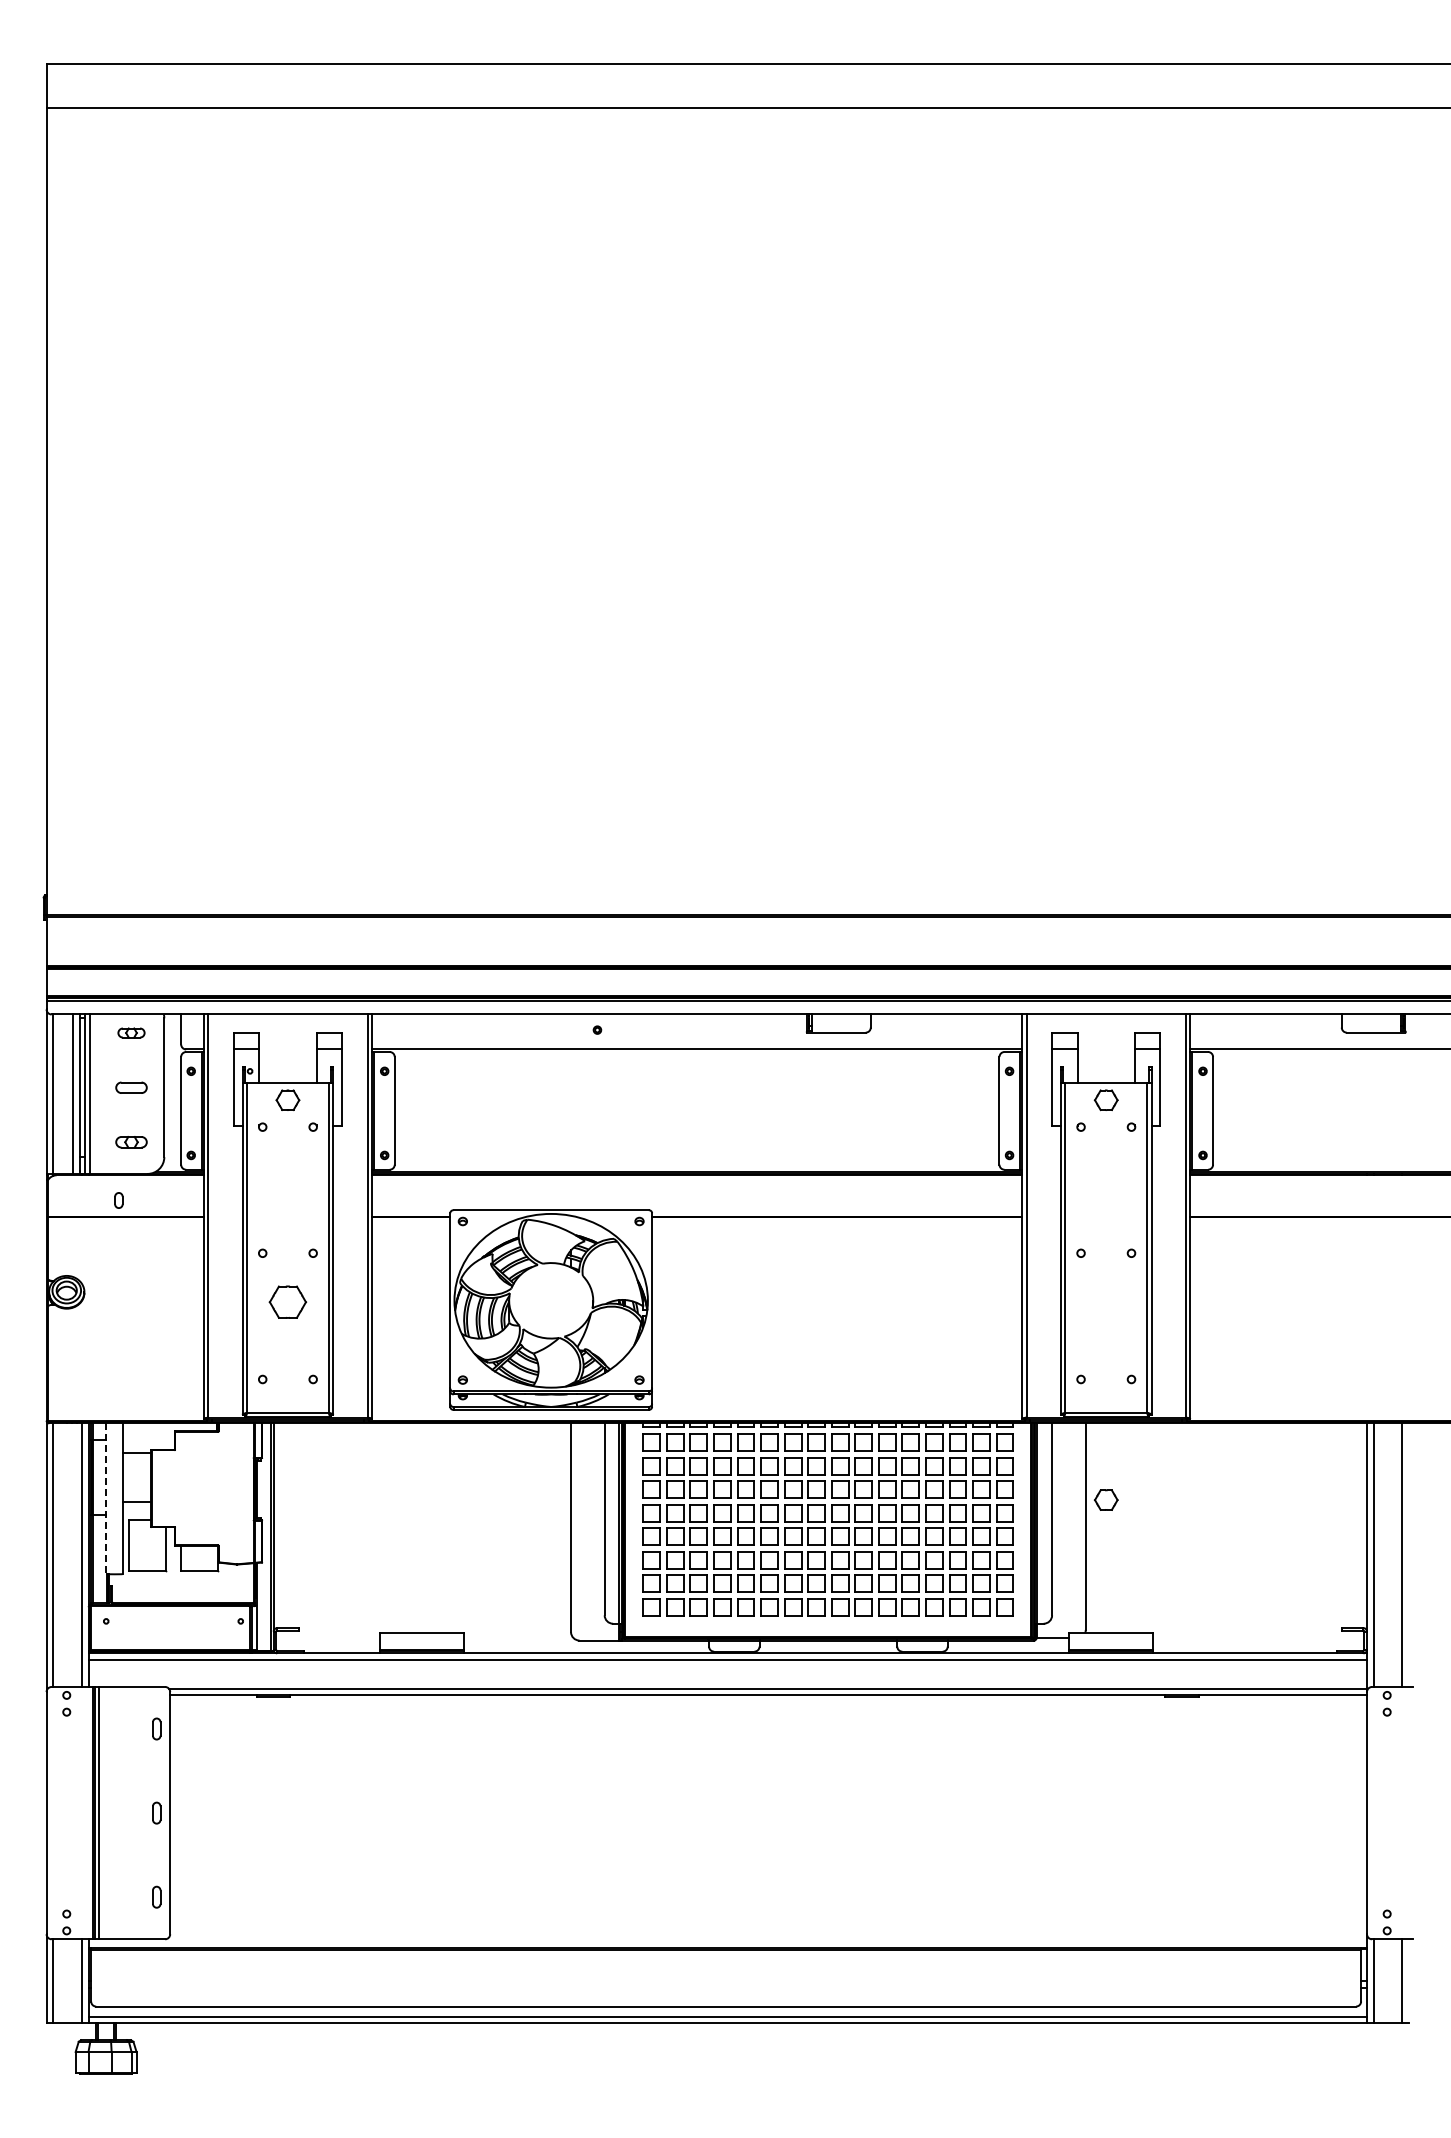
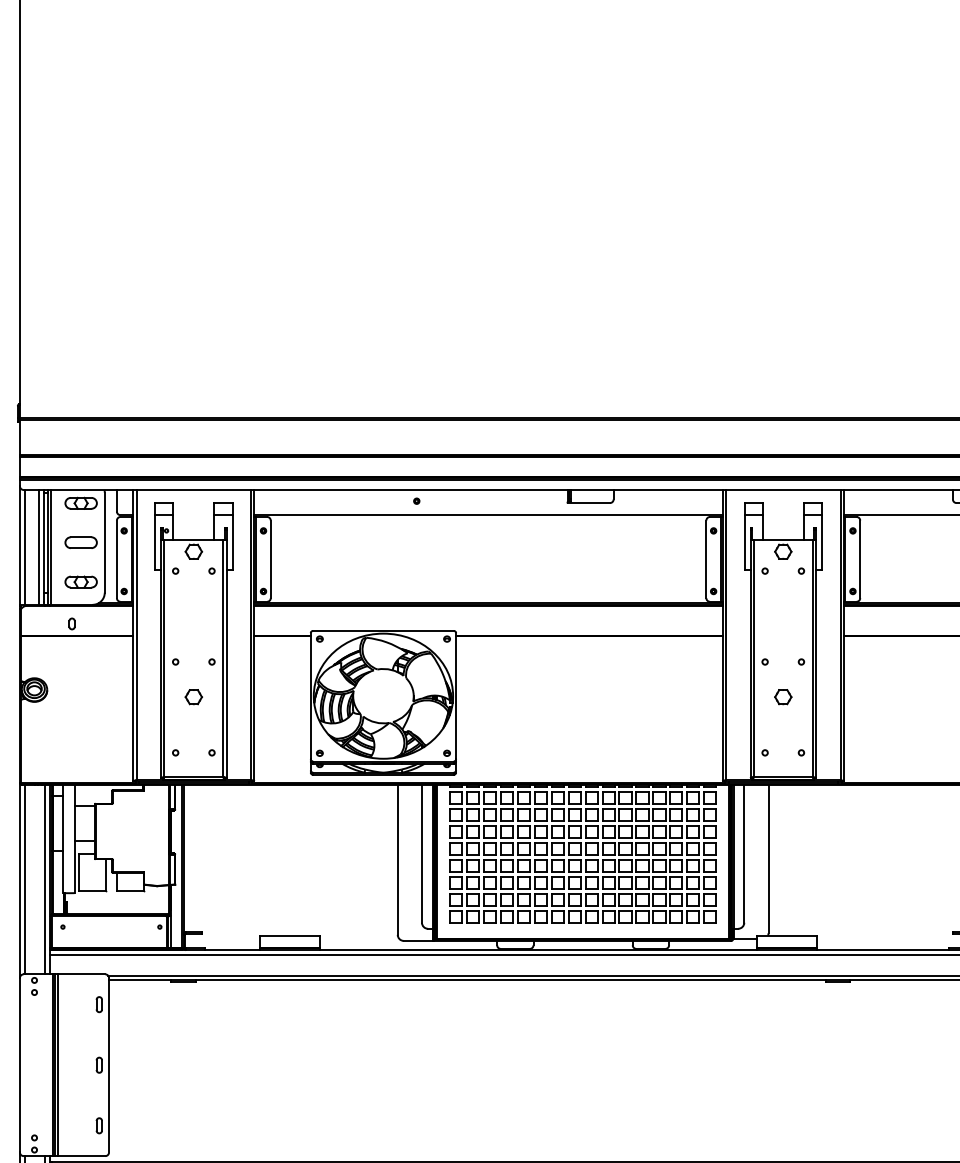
part: (131, 1032) -> (81, 502), size x1.67
part: (131, 1087) -> (81, 542), size x1.43
part: (131, 1141) -> (81, 581), size x1.43
part: (287, 1301) -> (193, 696), size x0.62
line: (106, 1499) -> (63, 839), dashed -> solid
part: (1105, 1499) -> (782, 696), moved

